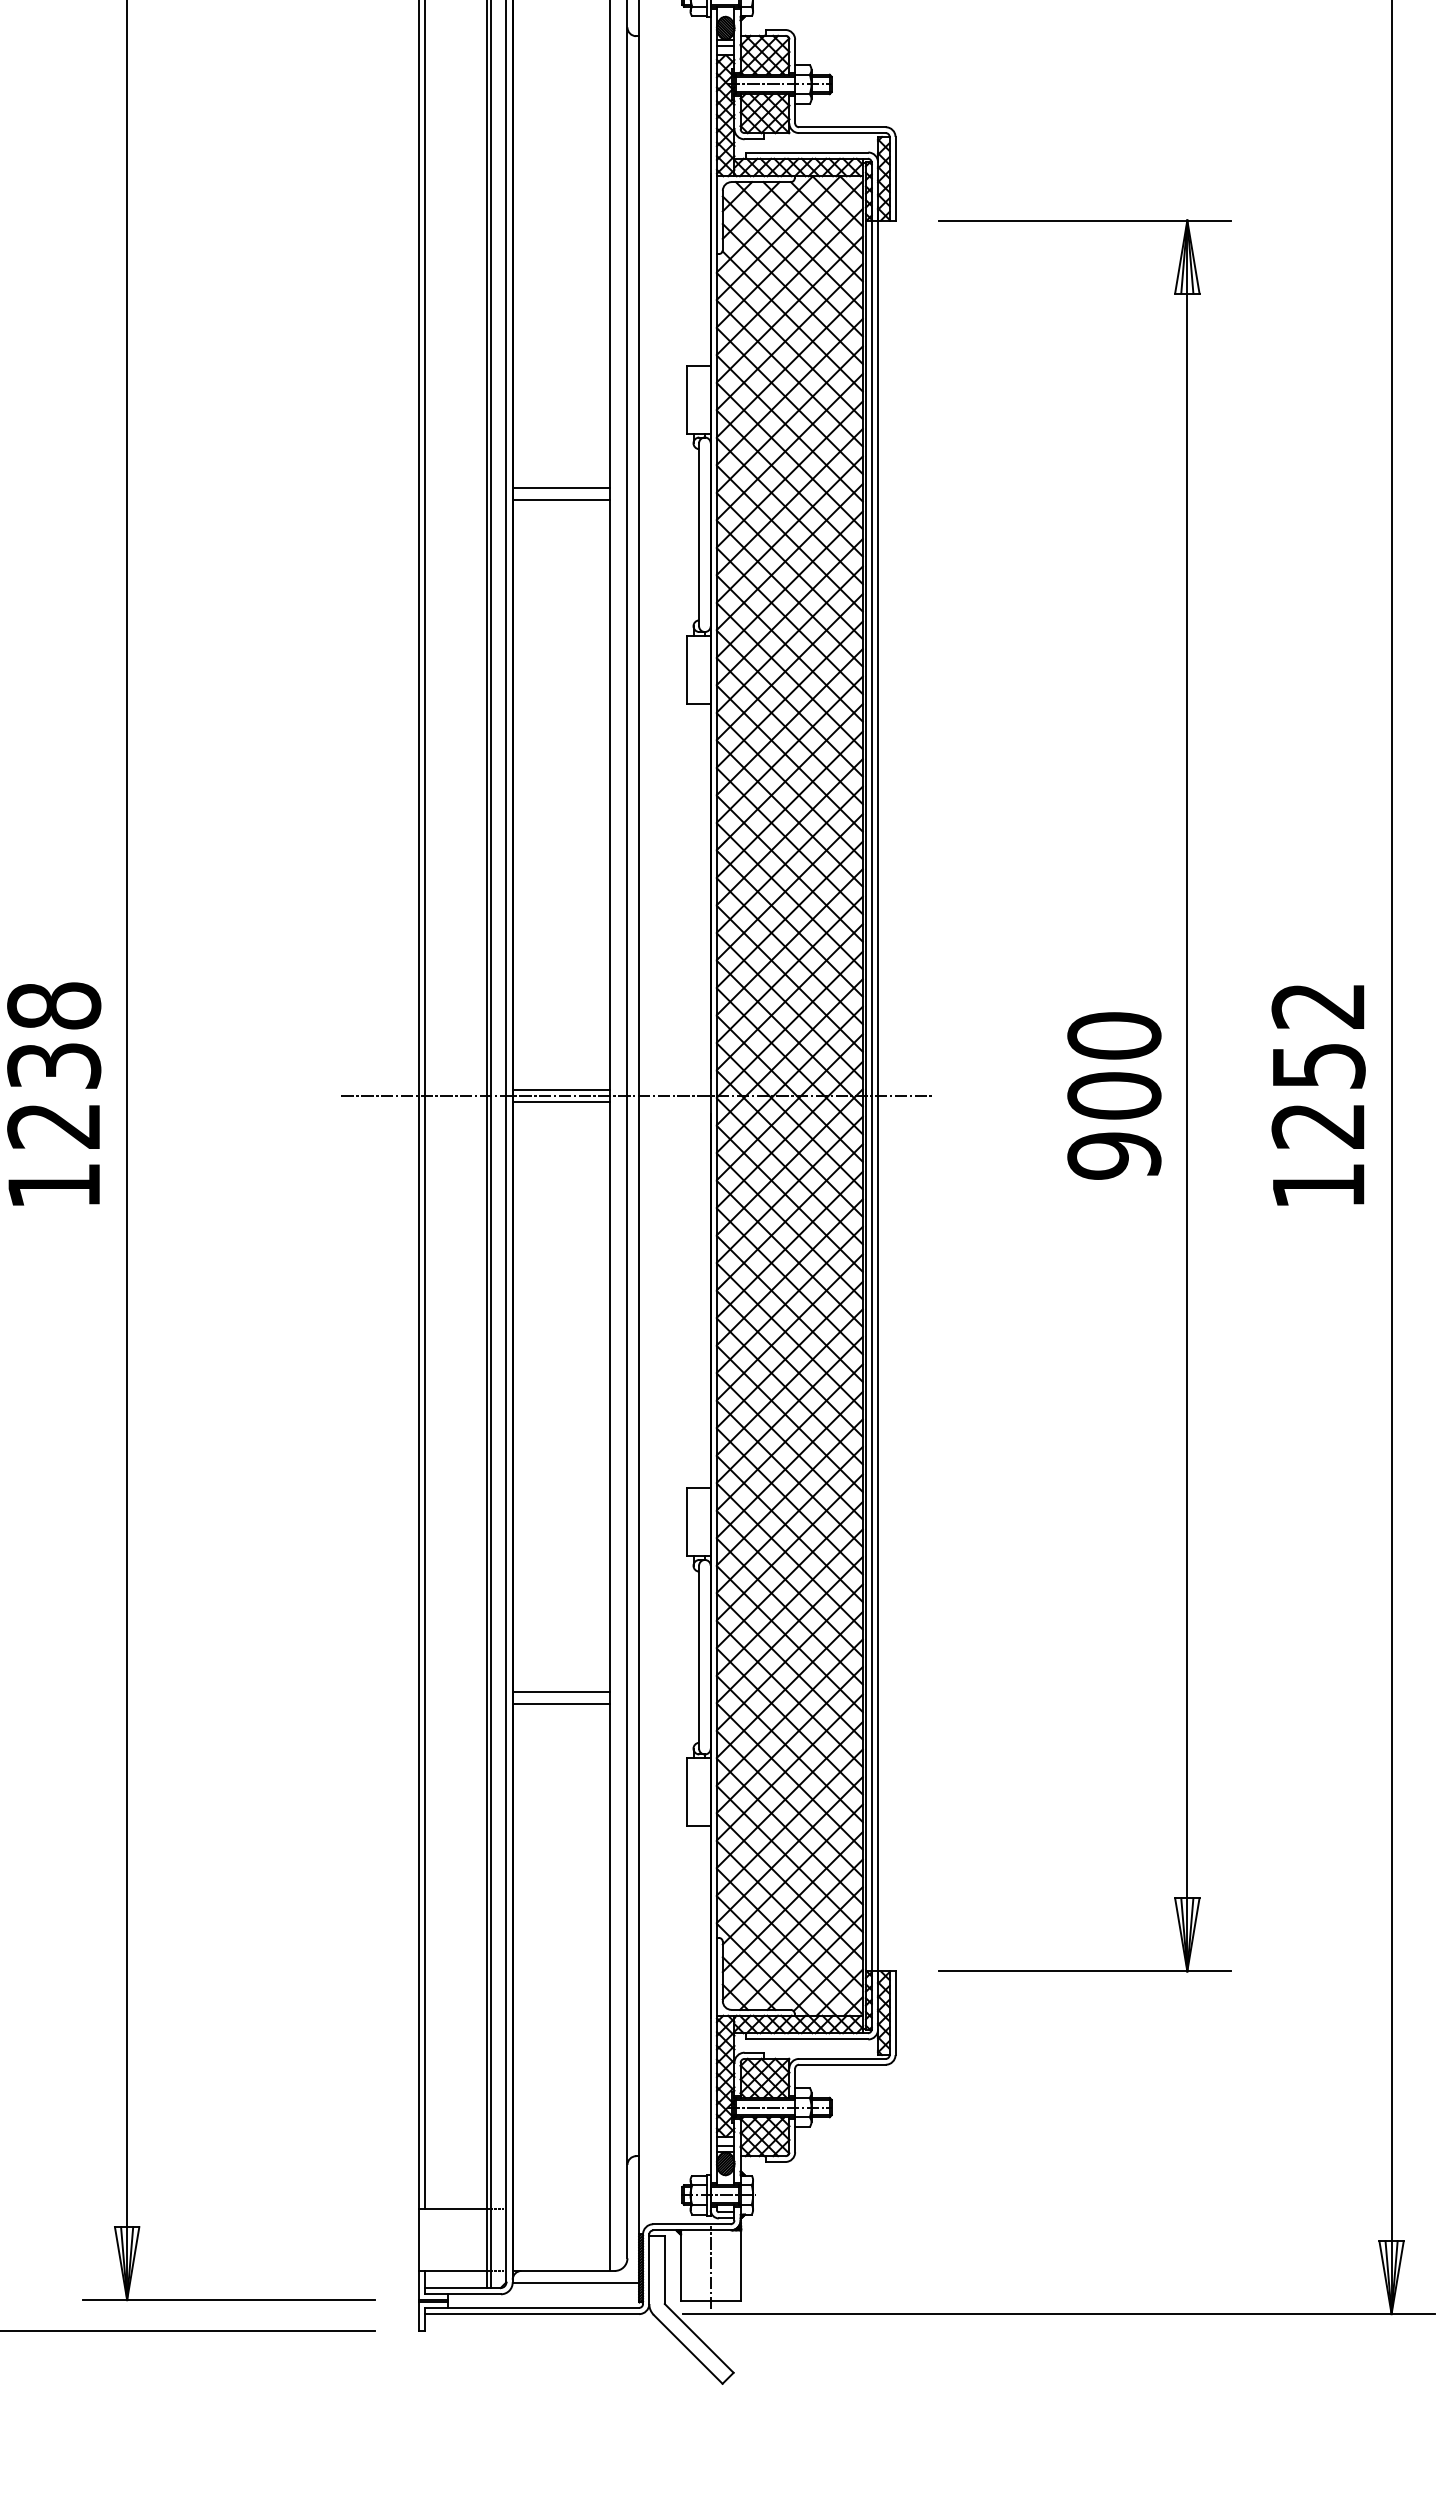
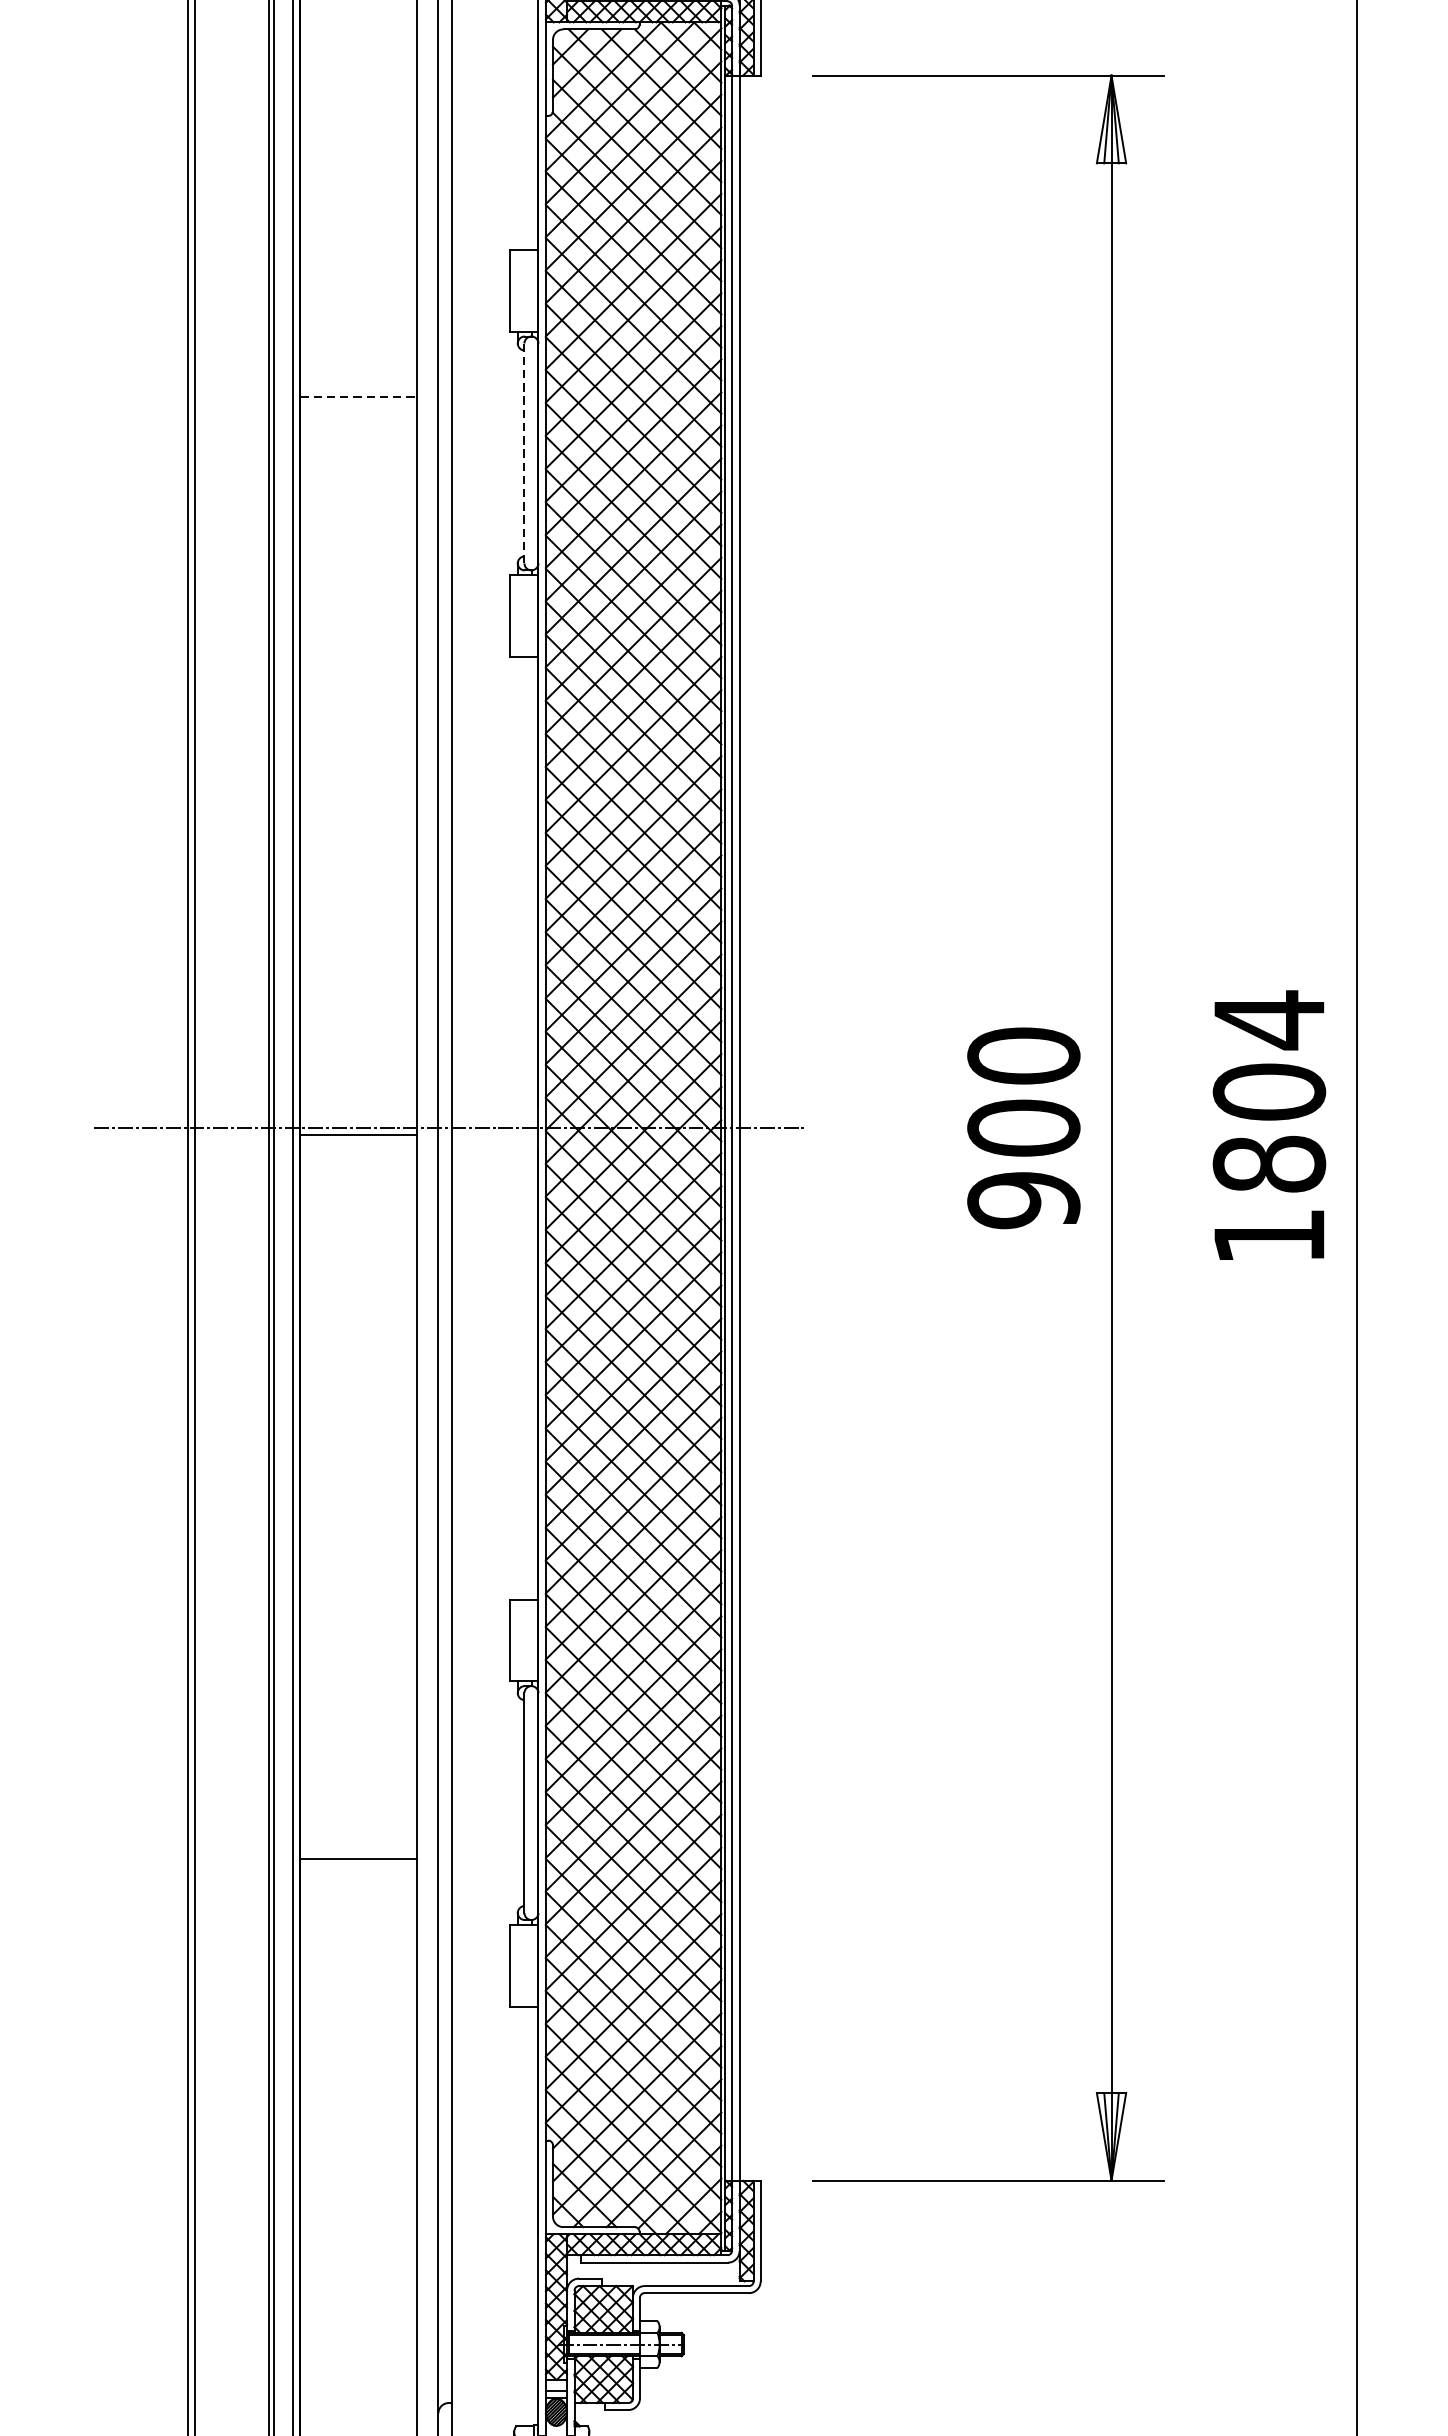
line: (561, 488) -> (359, 397), solid -> dashed
line: (560, 499) -> (357, 411), removed
line: (699, 535) -> (524, 454), solid -> dashed
text: (1318, 1065) -> (1269, 1091), 1252 -> 1804
line: (560, 1090) -> (357, 1121), removed
line: (560, 1692) -> (357, 1845), removed

